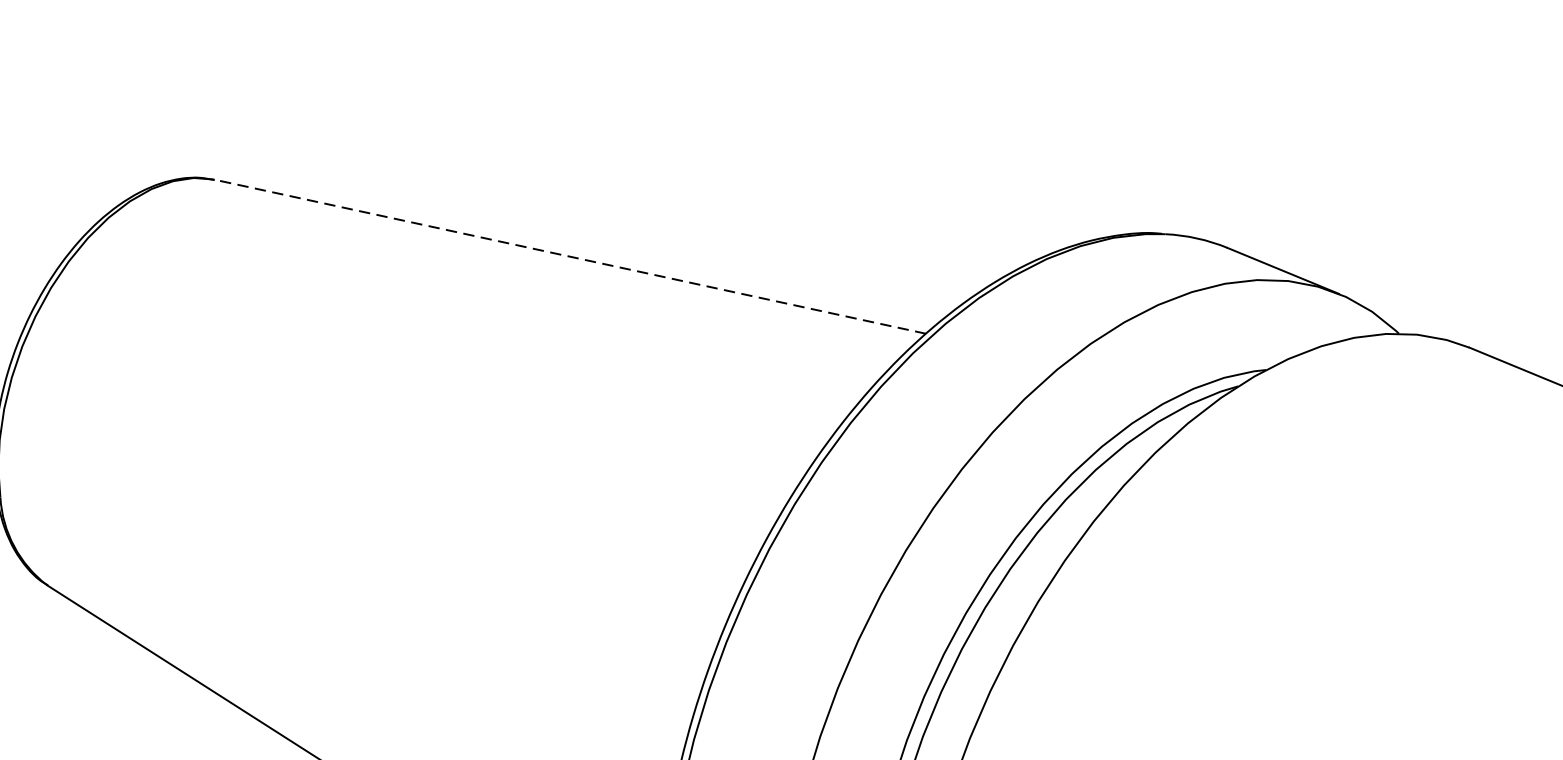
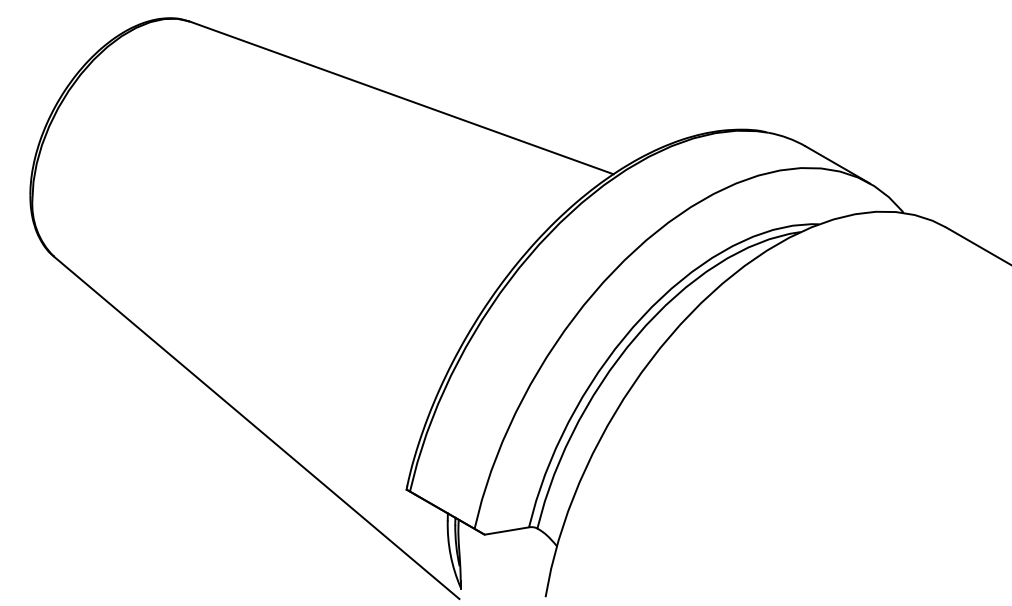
line: (569, 256) -> (401, 97), dashed -> solid

